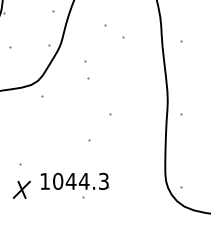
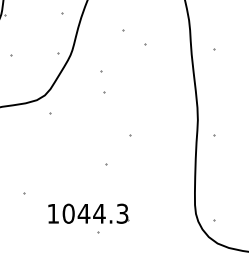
part: (21, 189) -> (25, 223), removed

